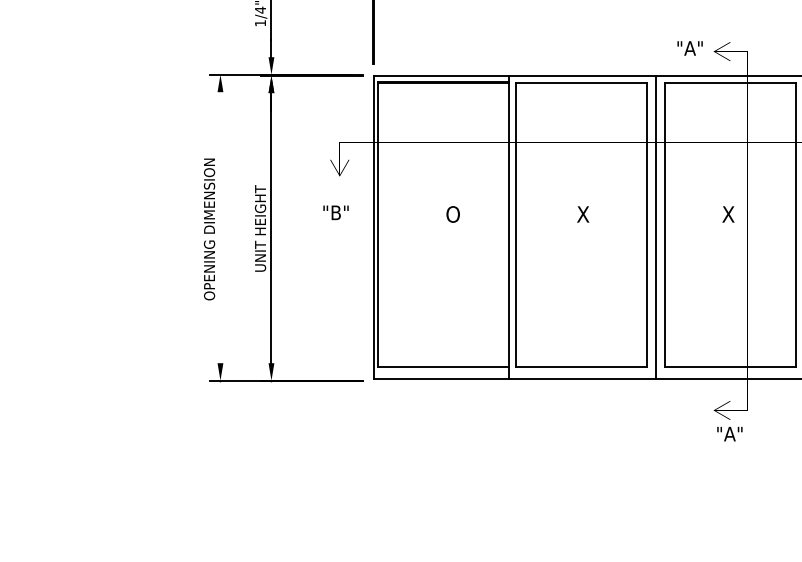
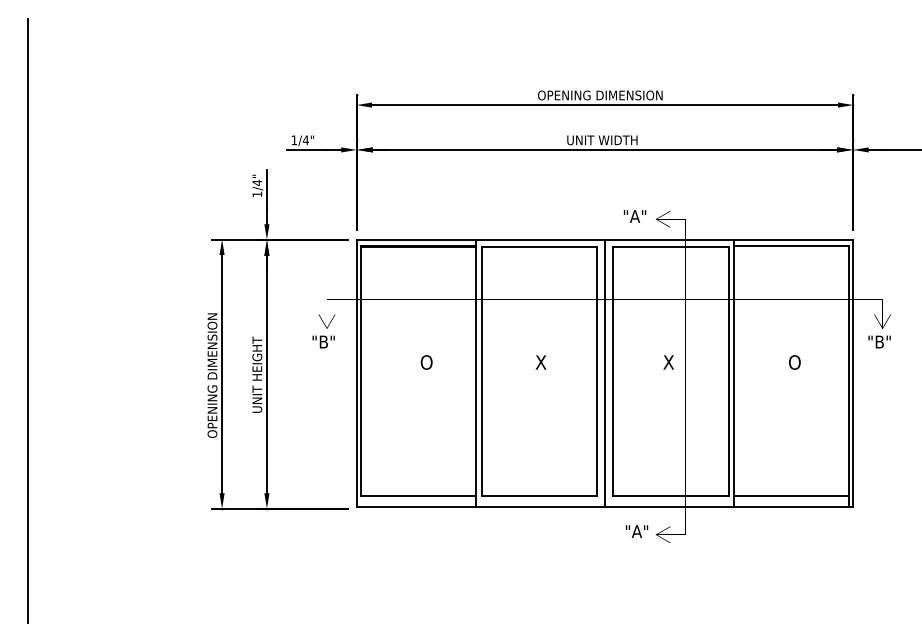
text: (335, 212) -> (323, 341), moved
line: (220, 226) -> (222, 373), added
text: (729, 434) -> (636, 531), moved

